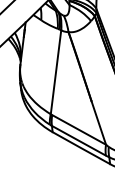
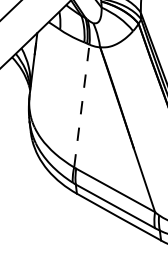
line: (56, 71) -> (82, 104), solid -> dashed

